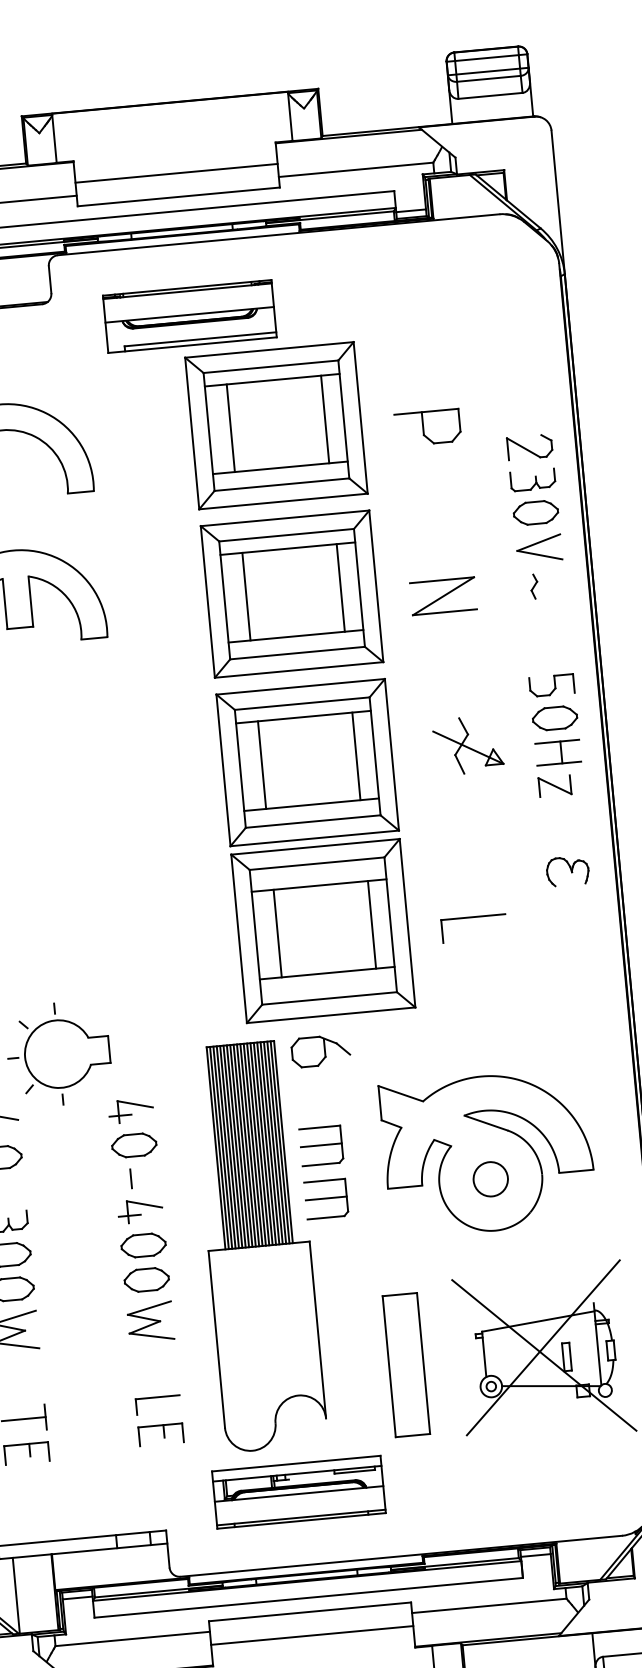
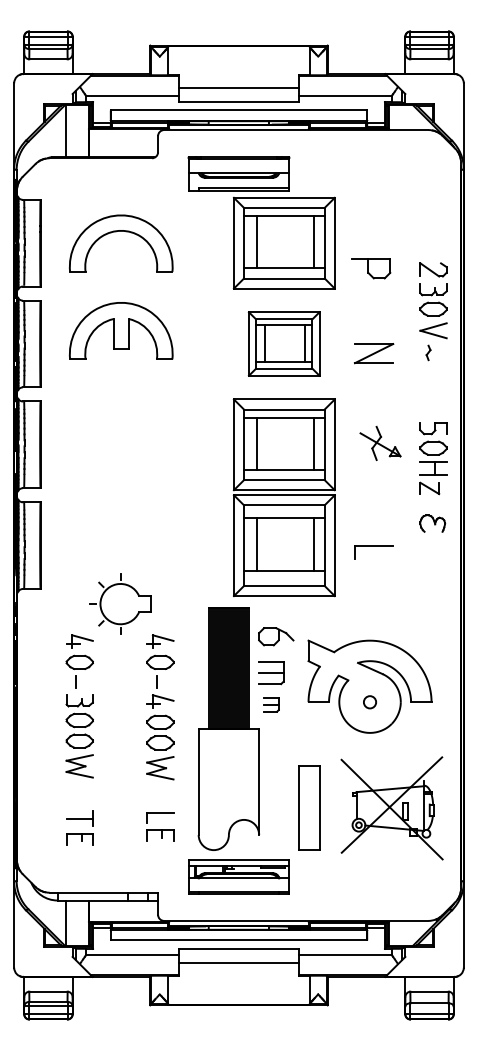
part: (428, 427) -> (371, 268), moved
part: (290, 593) -> (283, 343), size x0.7
part: (556, 735) -> (433, 458), moved
part: (321, 1050) -> (276, 636), moved
circle: (489, 1179) -> (369, 702), size x0.6
part: (326, 1198) -> (271, 704), size x0.6

